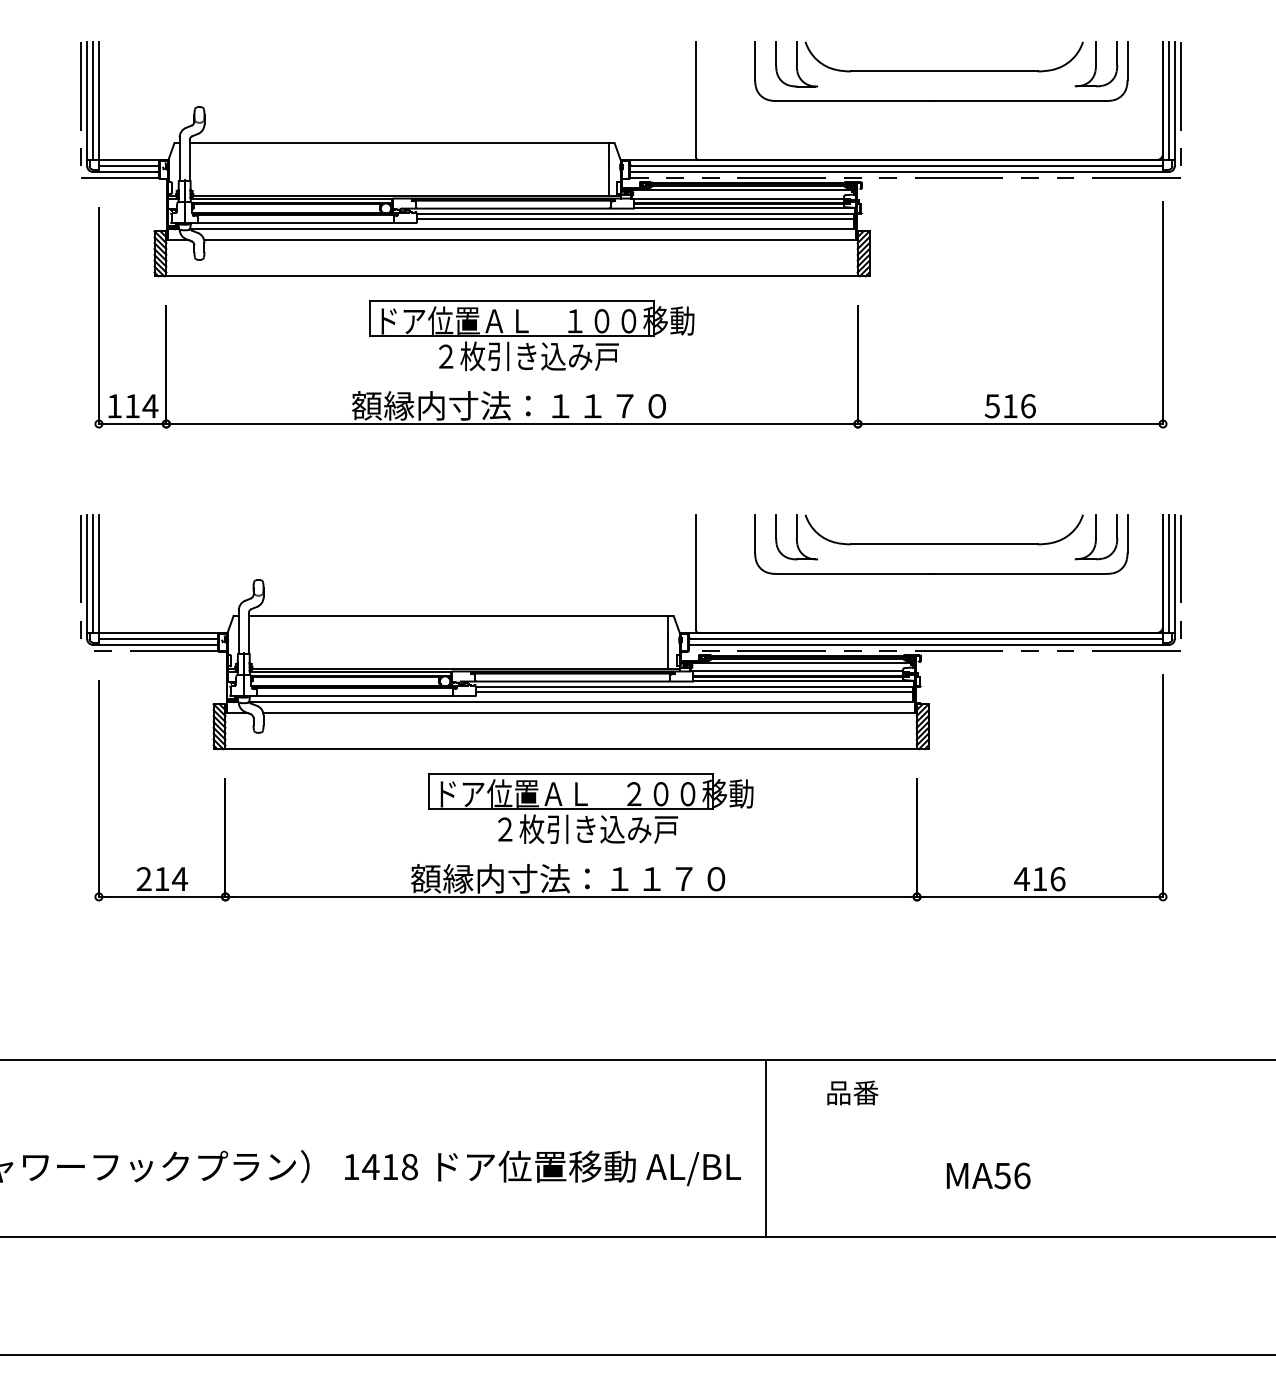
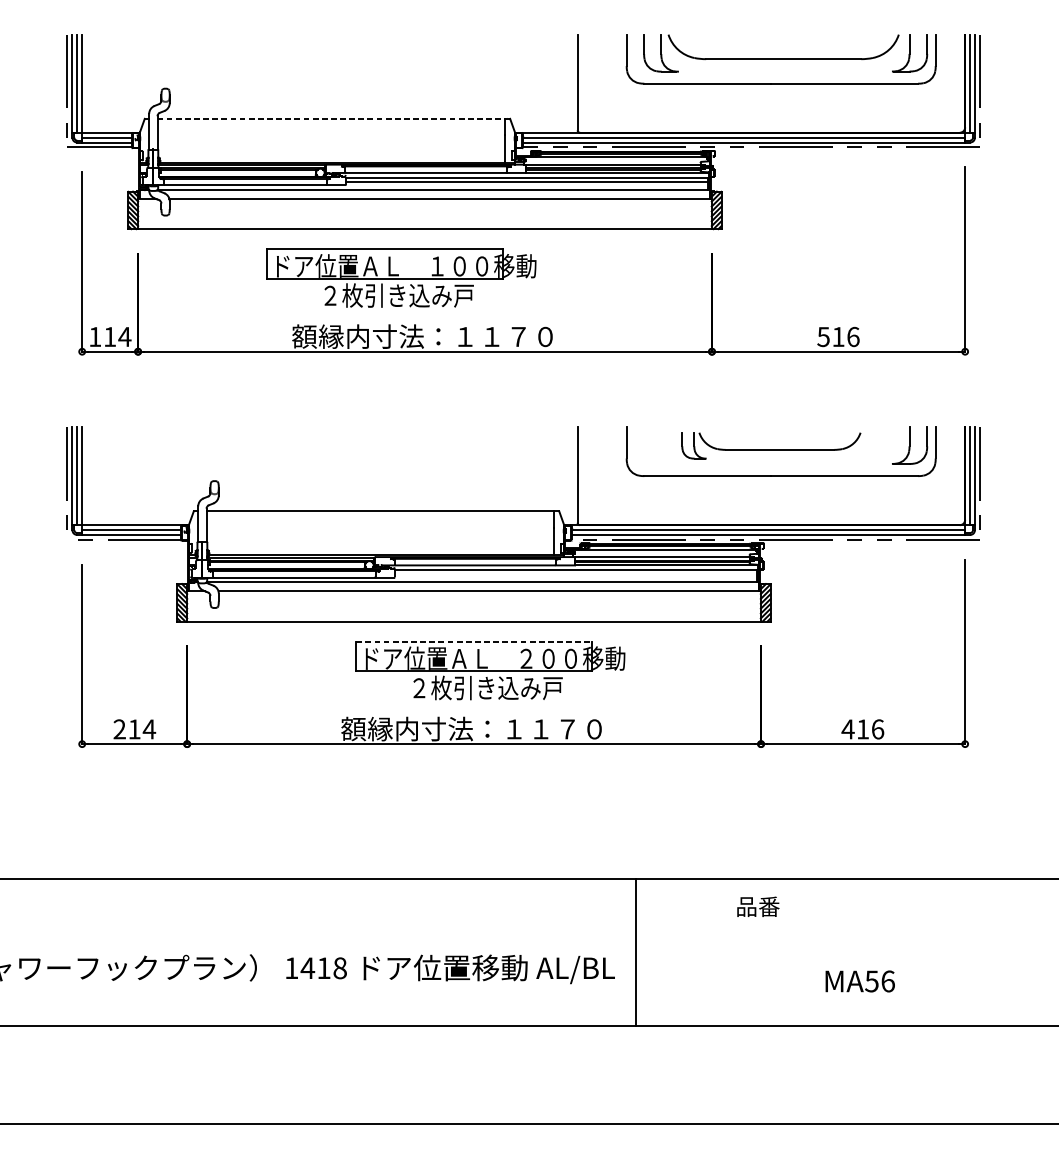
line: (399, 143) -> (331, 118), solid -> dashed
part: (531, 335) -> (401, 278), moved
part: (929, 537) -> (771, 445), size x0.7
line: (693, 692) -> (575, 574), removed
line: (571, 773) -> (474, 641), solid -> dashed
text: (852, 1092) -> (758, 906), moved
text: (988, 1175) -> (860, 981), moved

